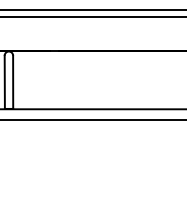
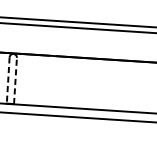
line: (4, 82) -> (7, 80), solid -> dashed
line: (13, 82) -> (15, 81), solid -> dashed

